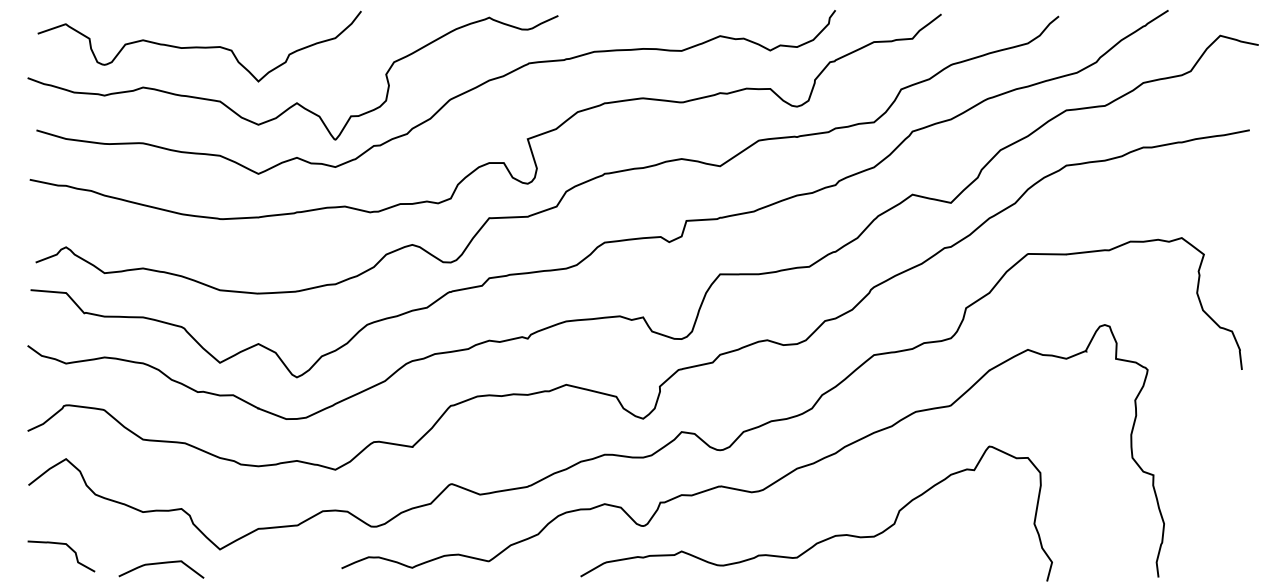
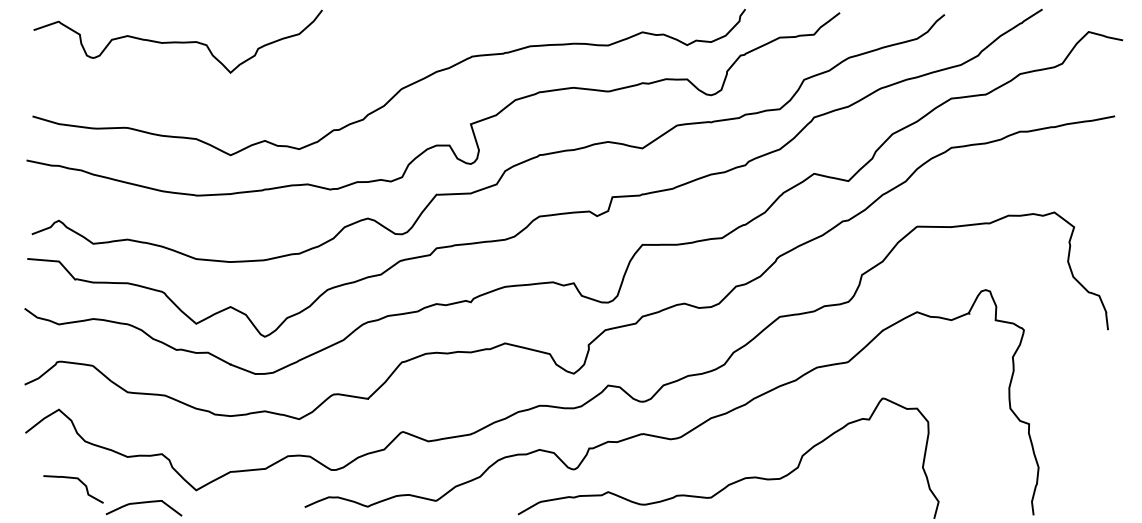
curve: (296, 102) -> (264, 91), removed
curve: (69, 548) -> (80, 482), moved

